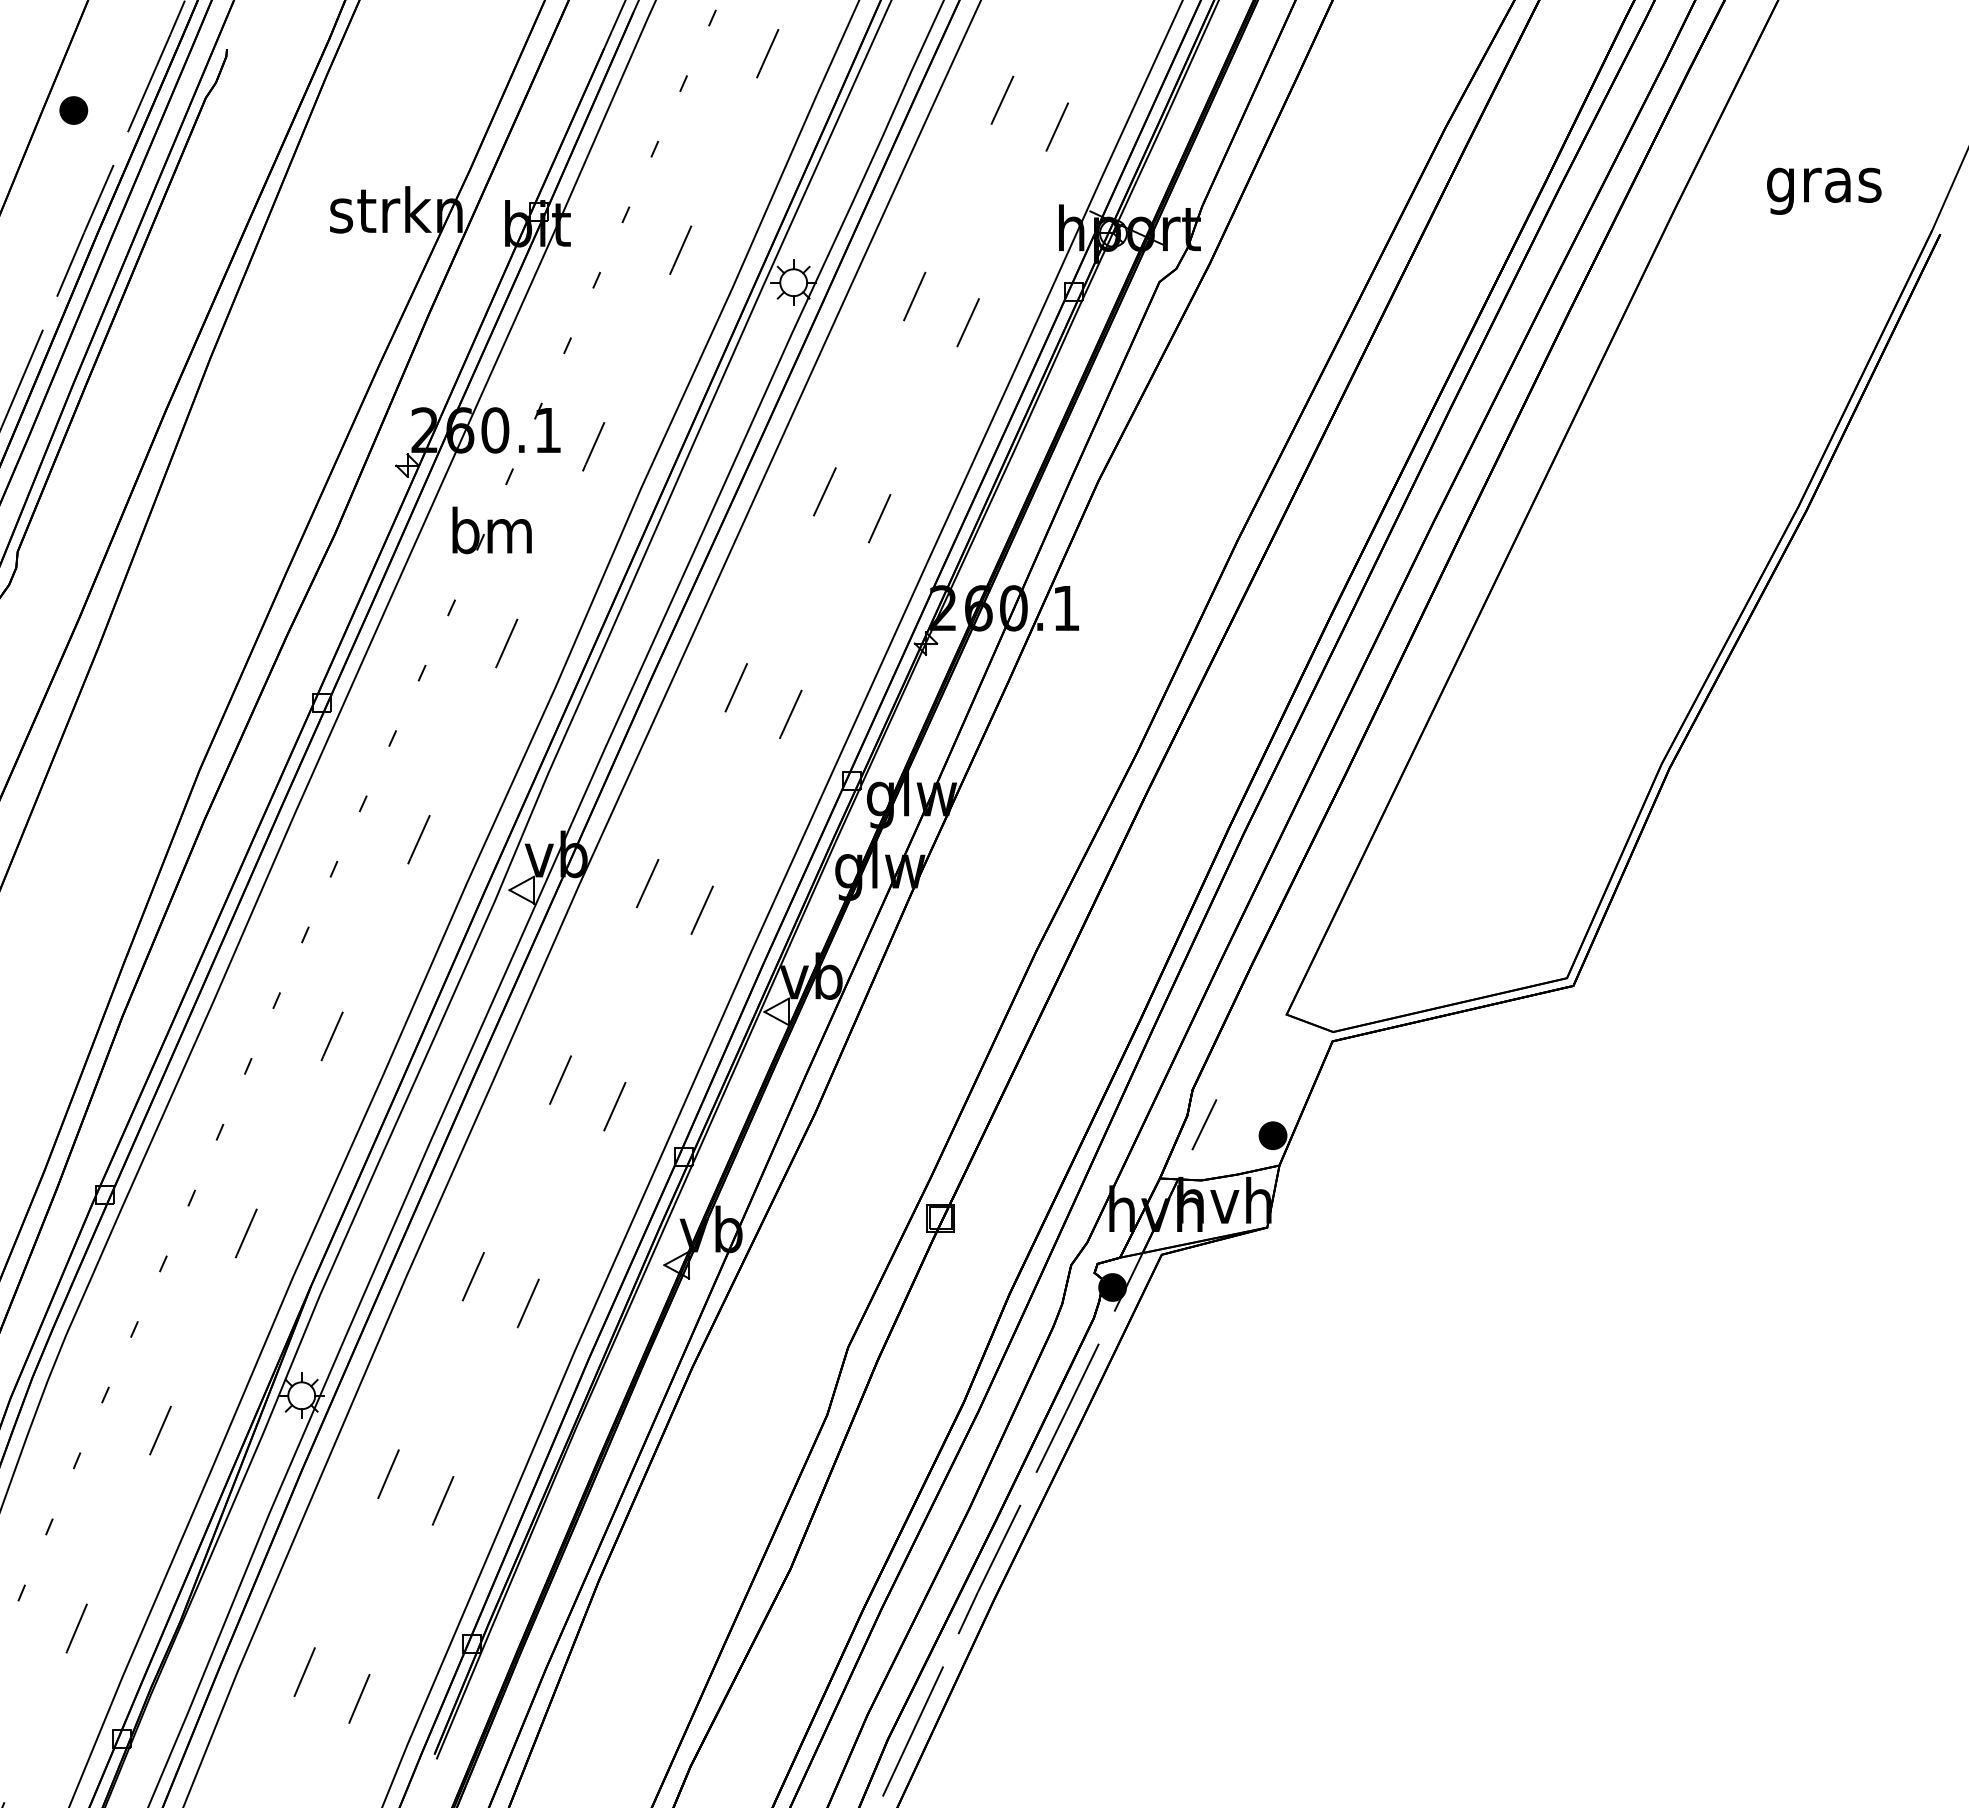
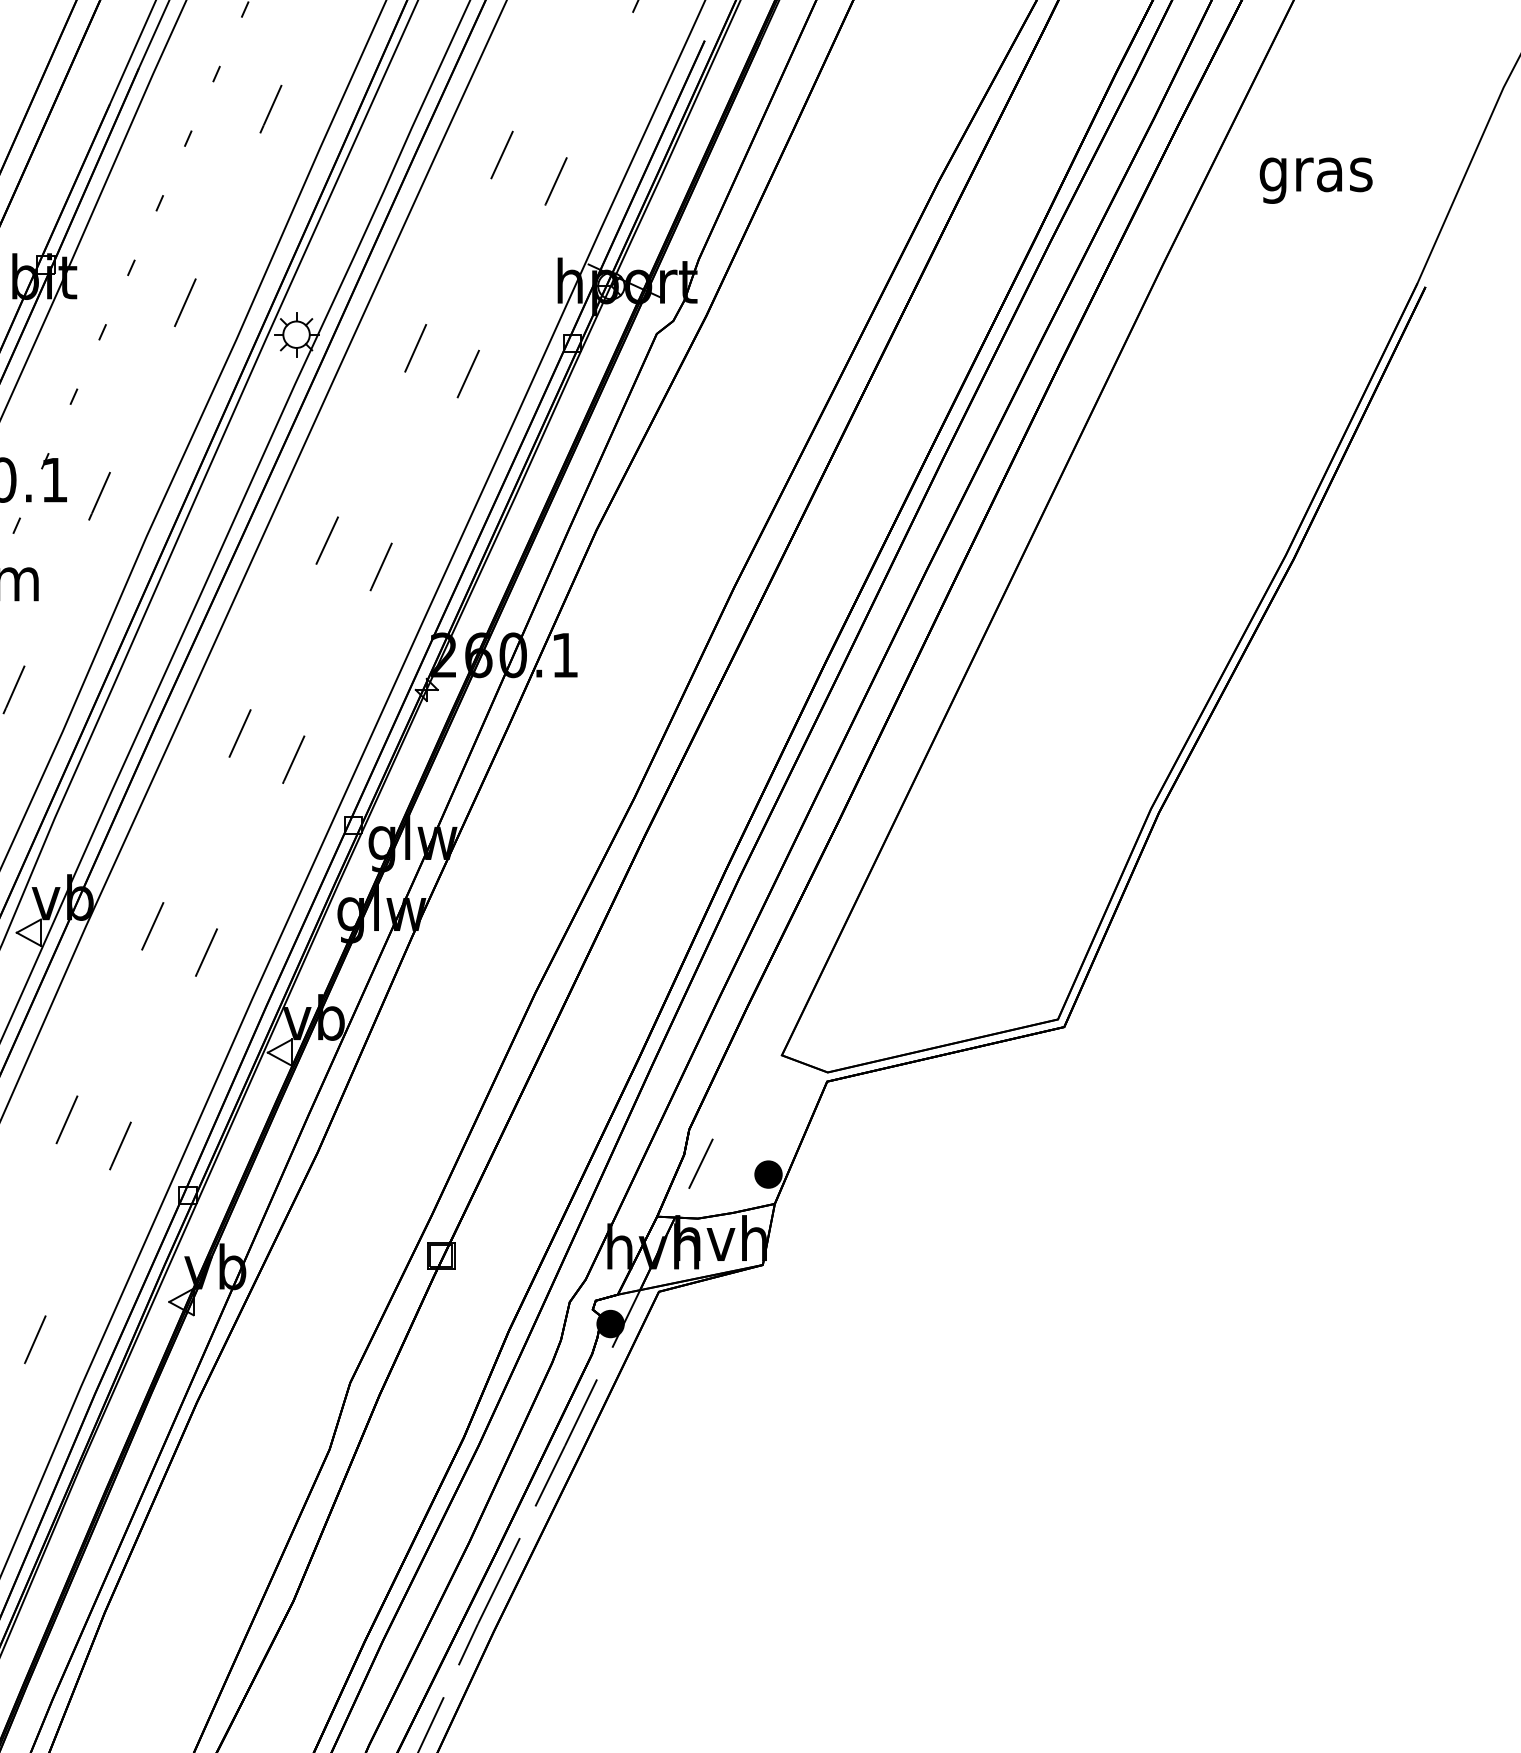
text: (1824, 190) -> (1316, 179), moved

